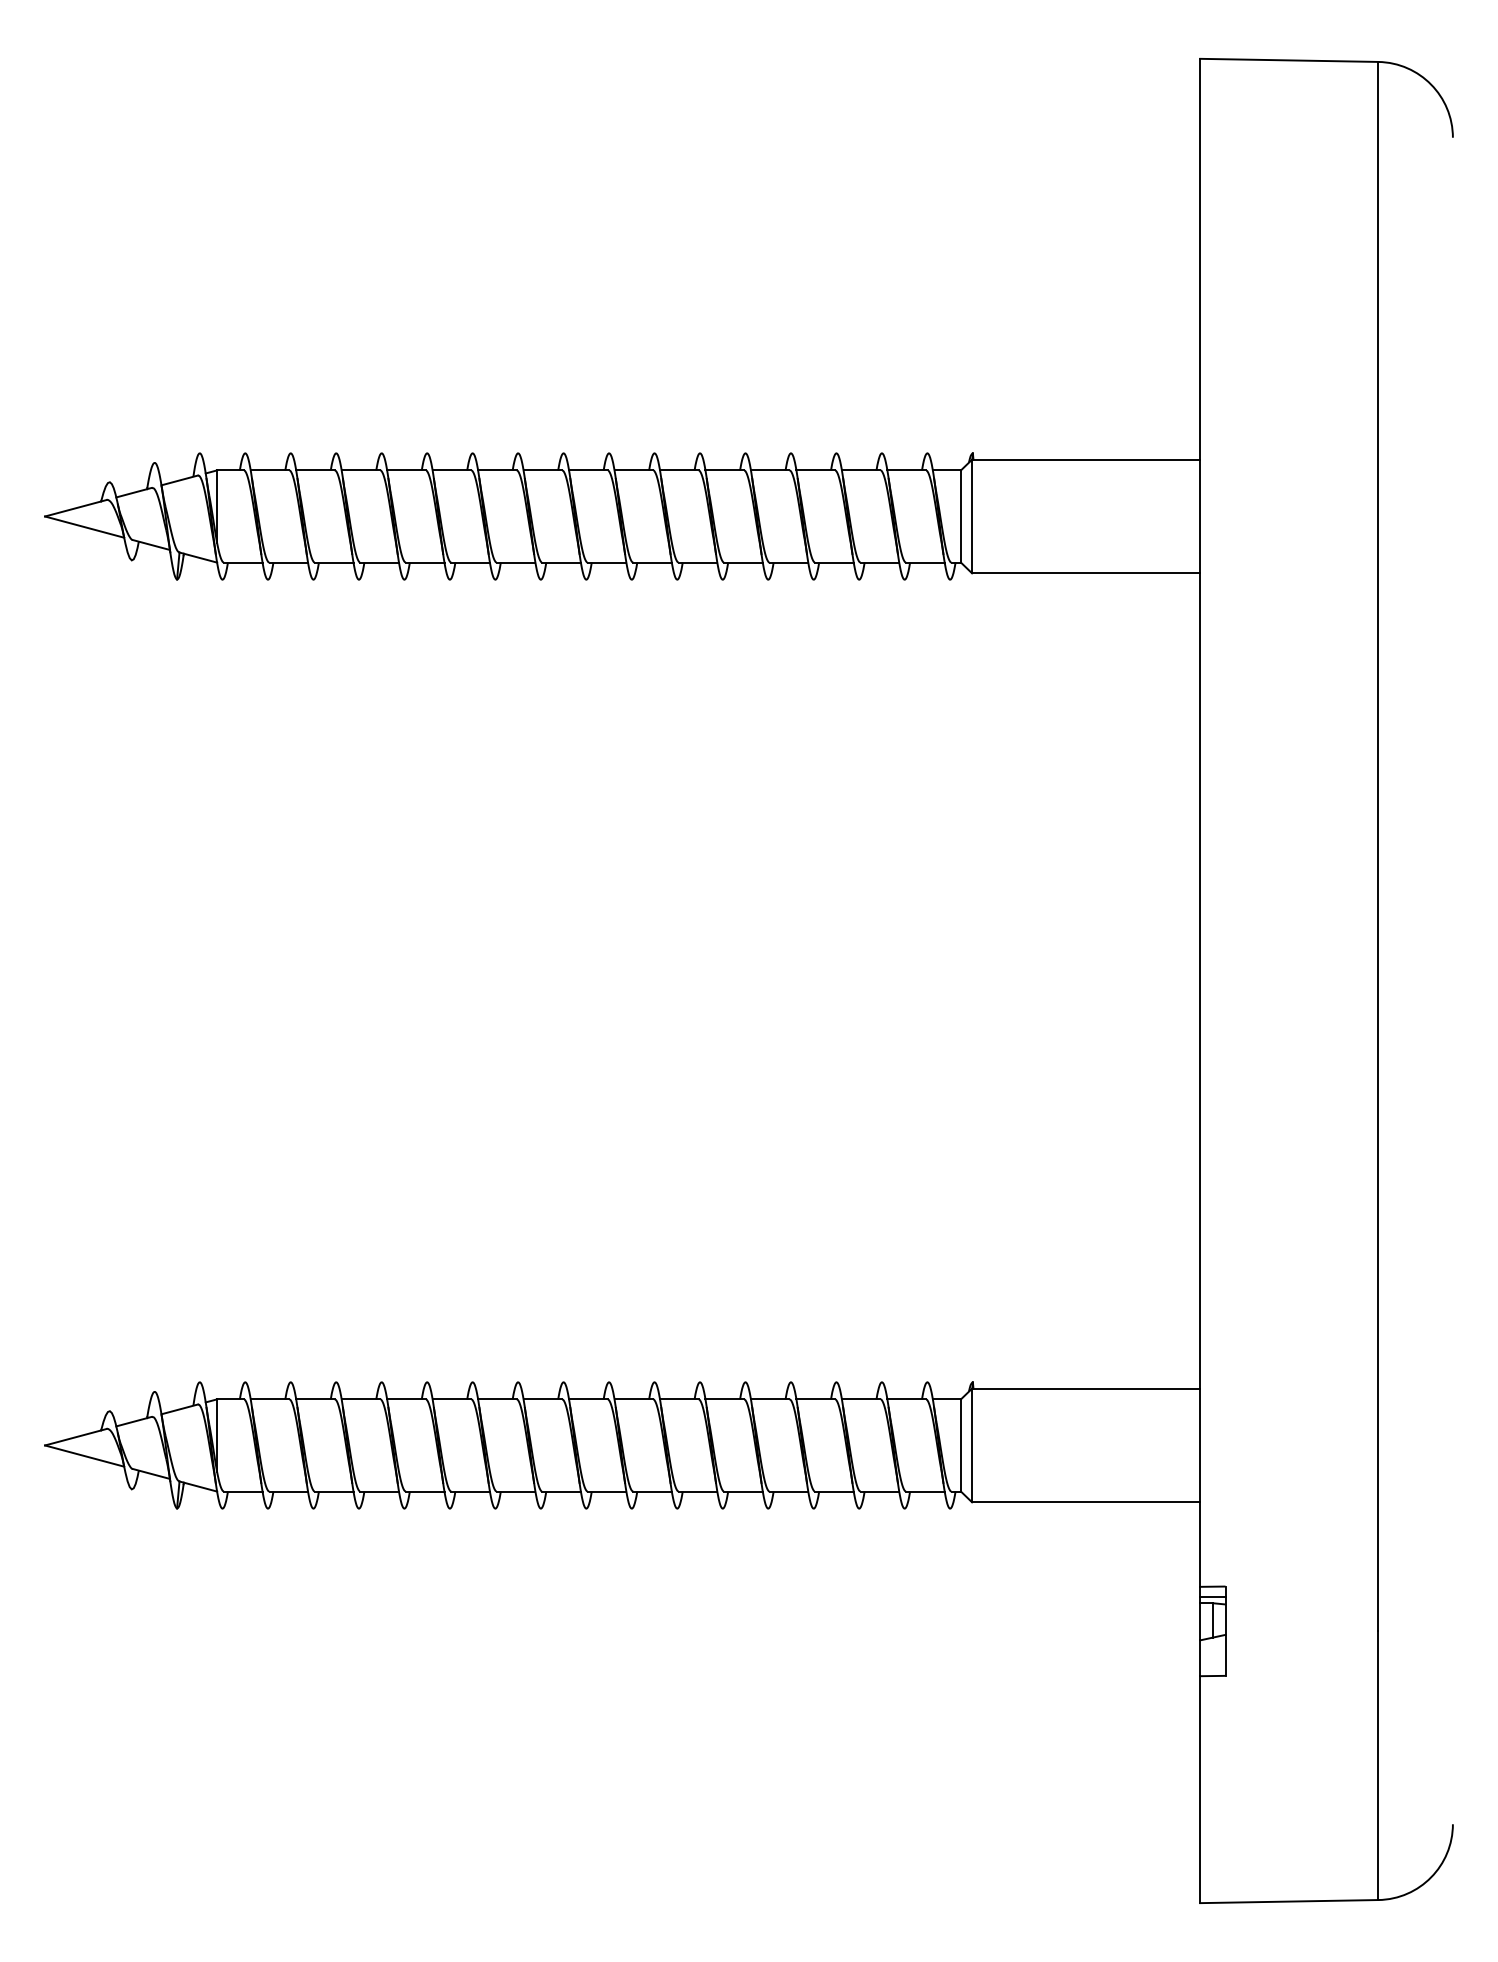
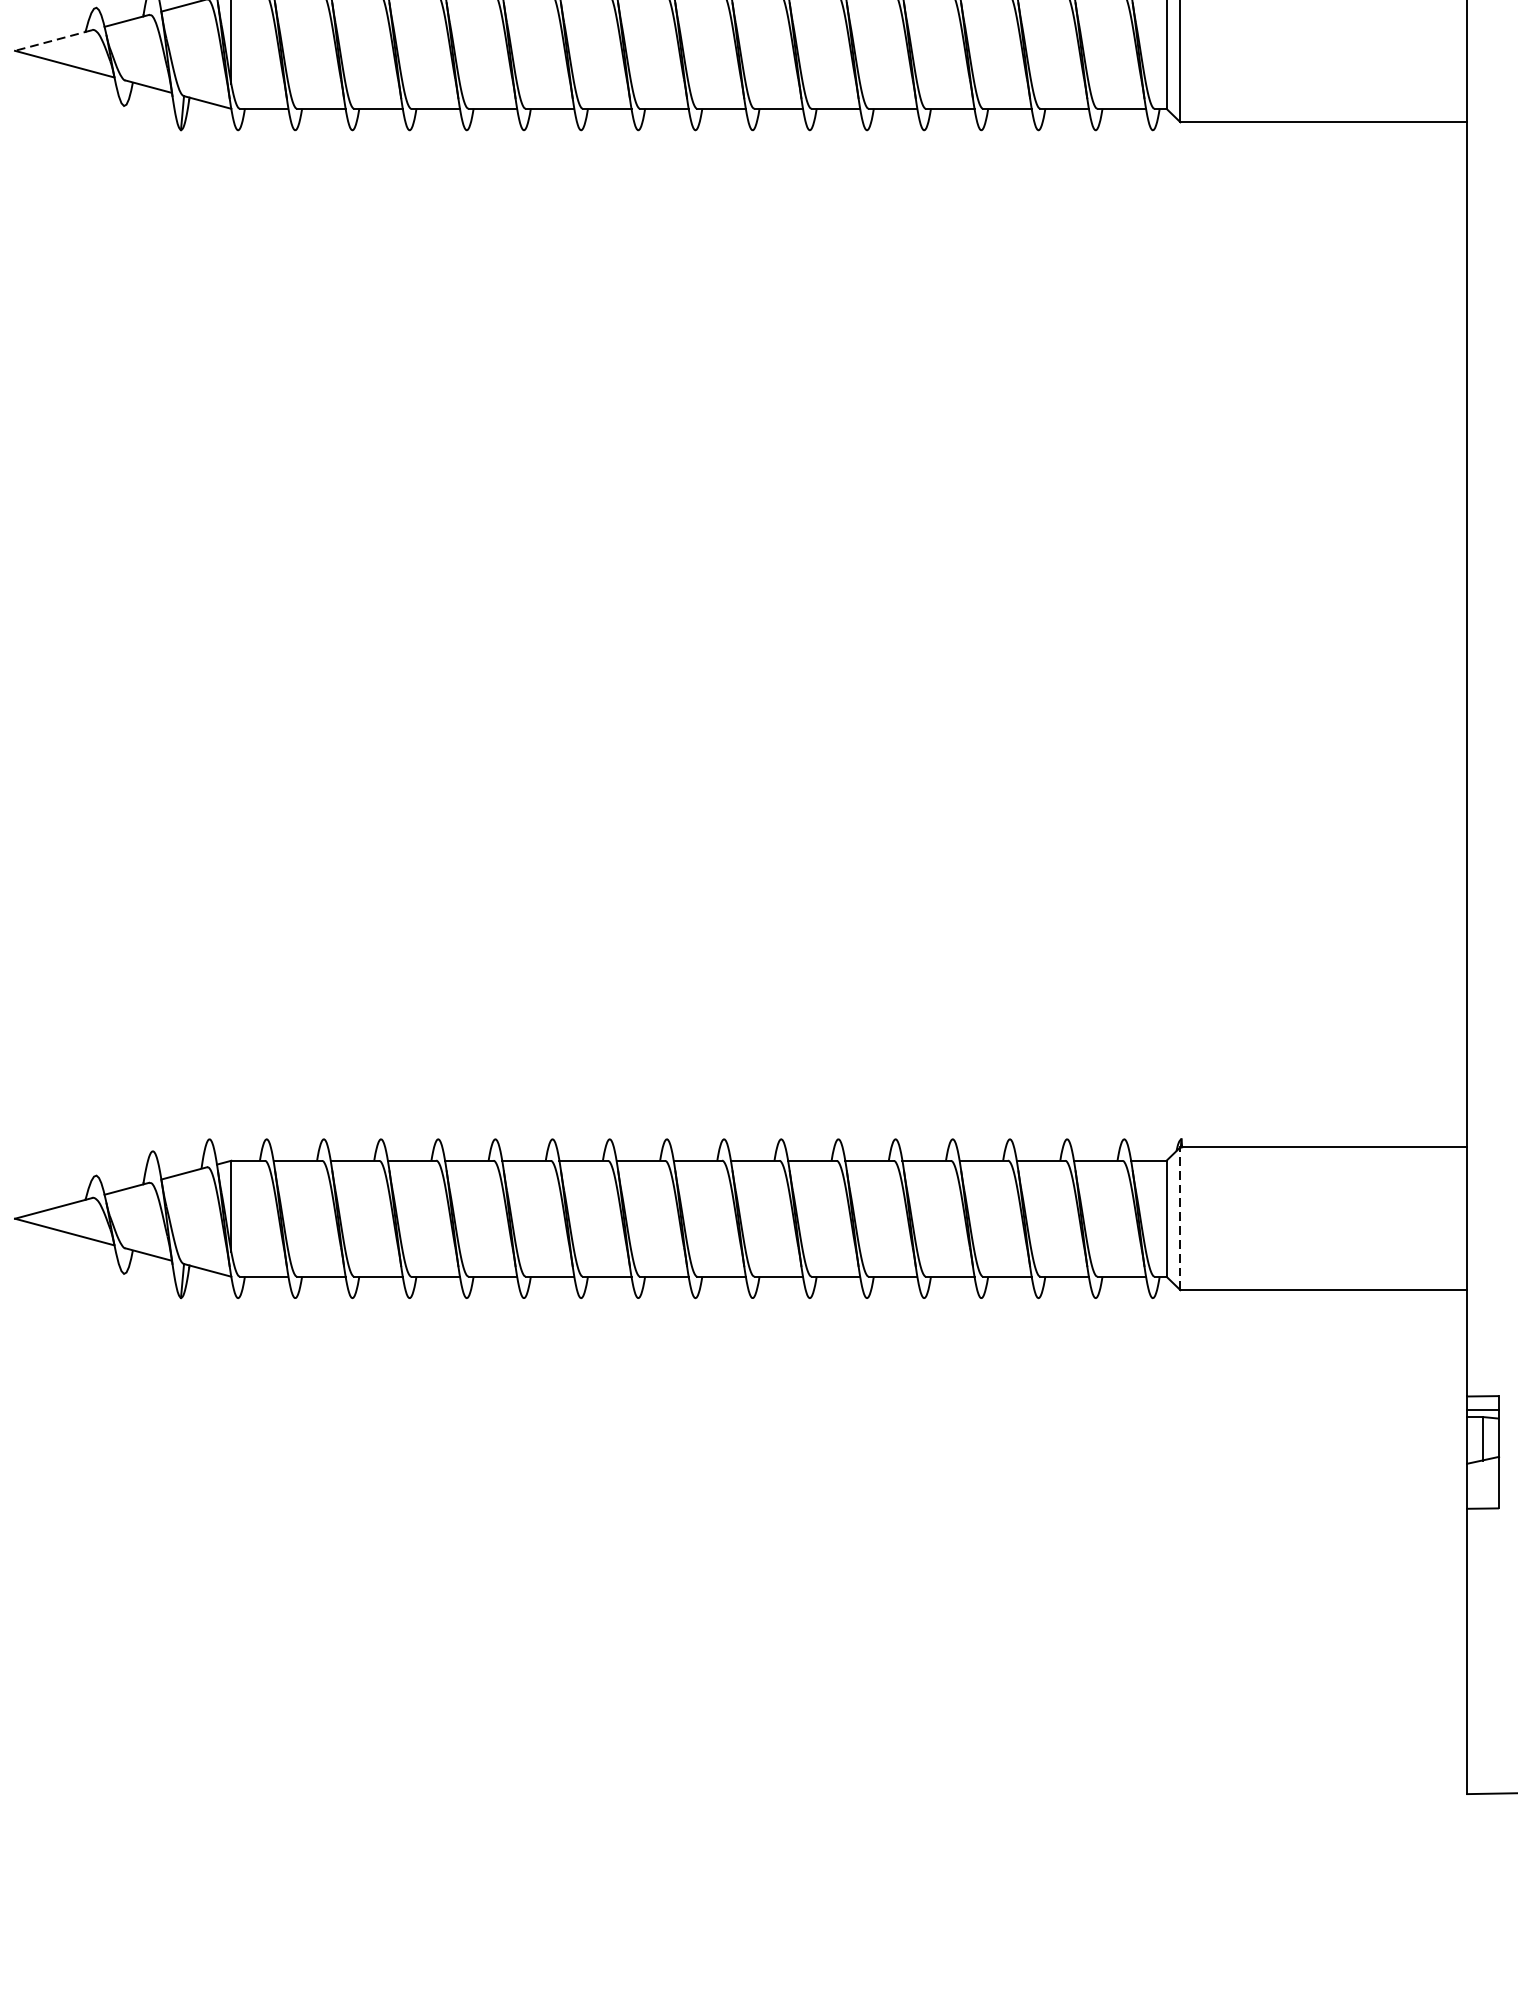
line: (75, 508) -> (53, 40), solid -> dashed
line: (972, 1445) -> (1180, 1218), solid -> dashed

